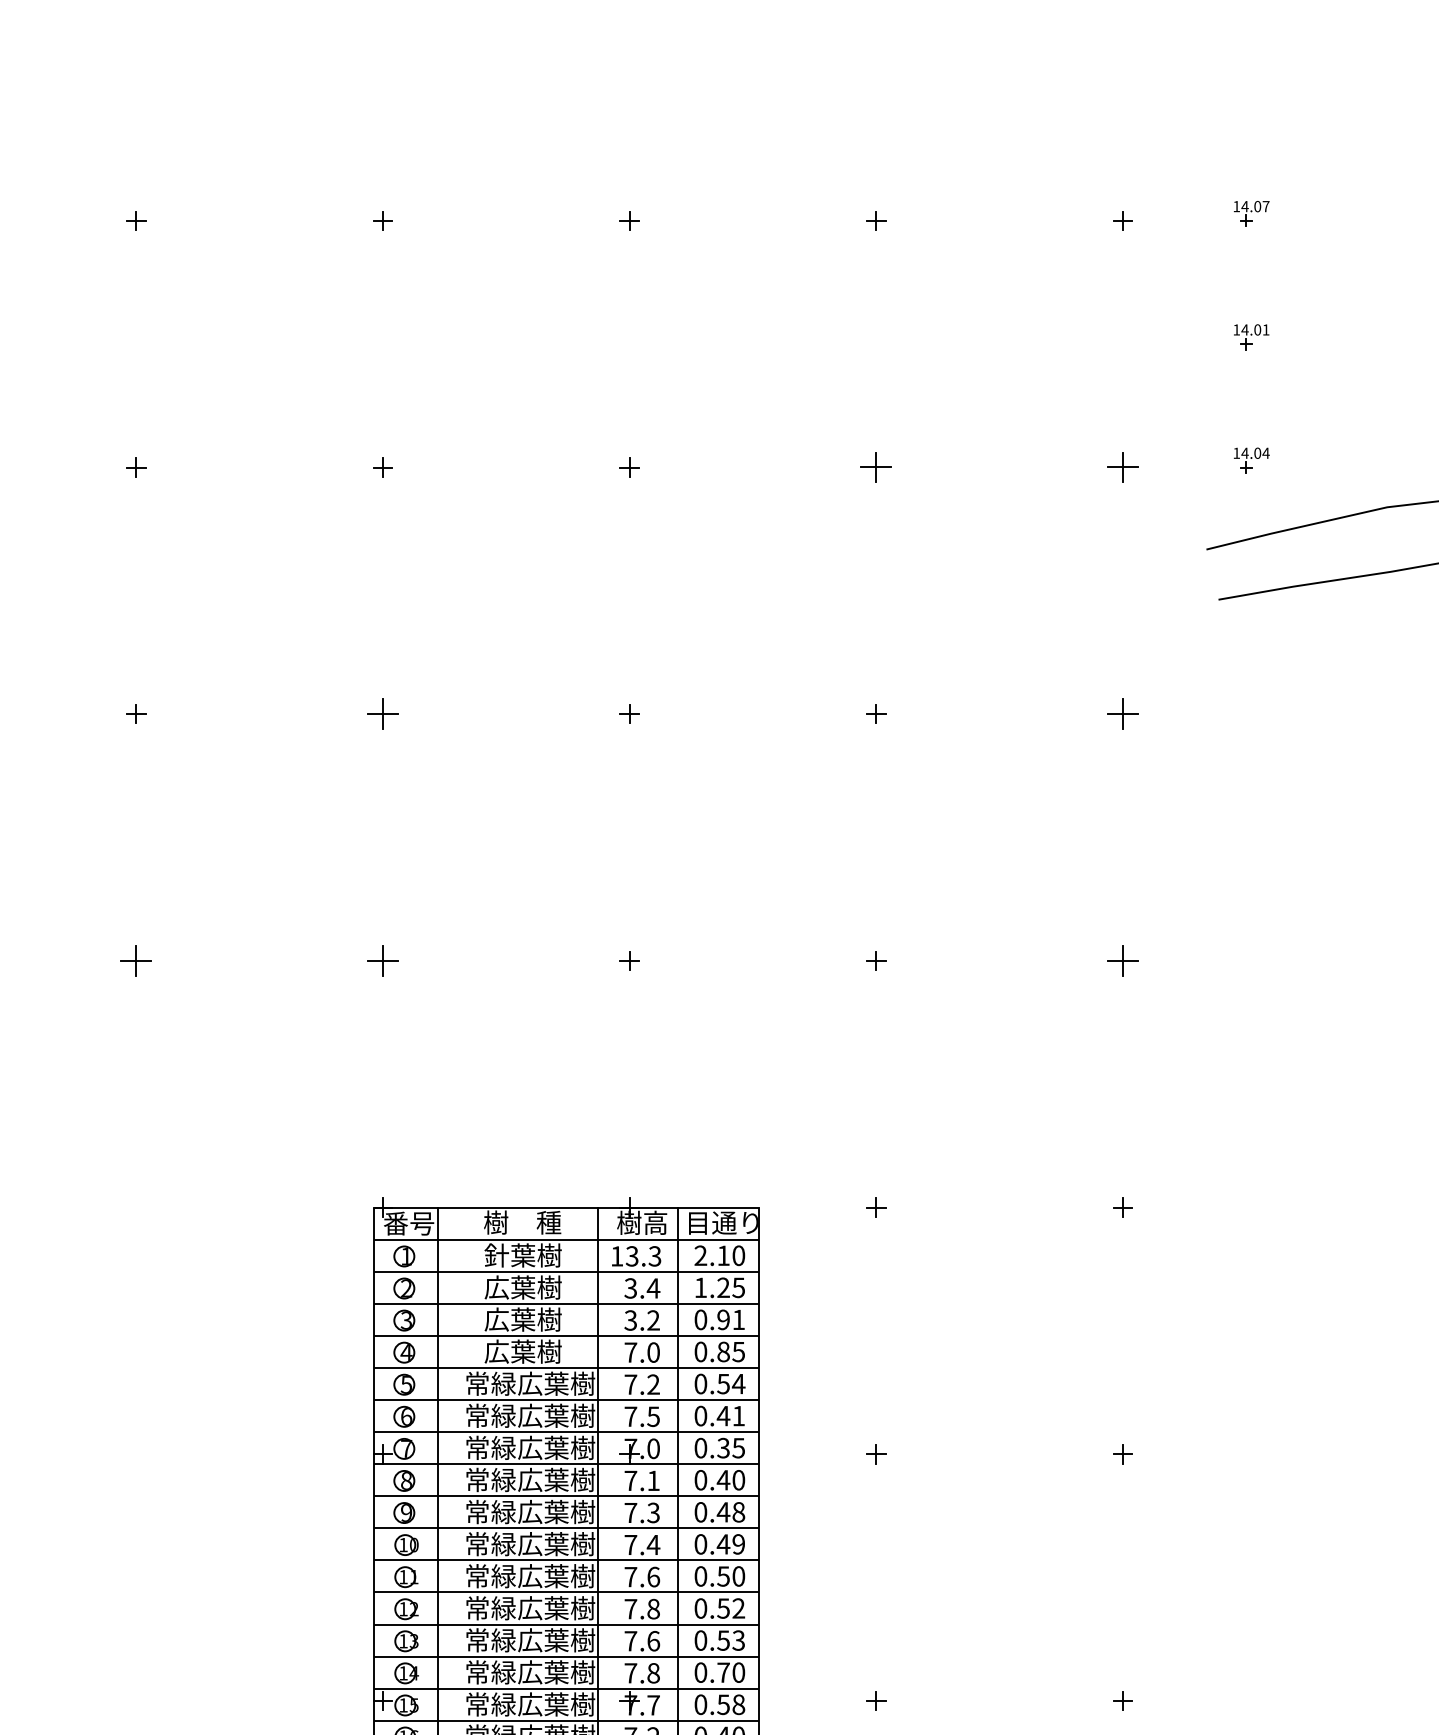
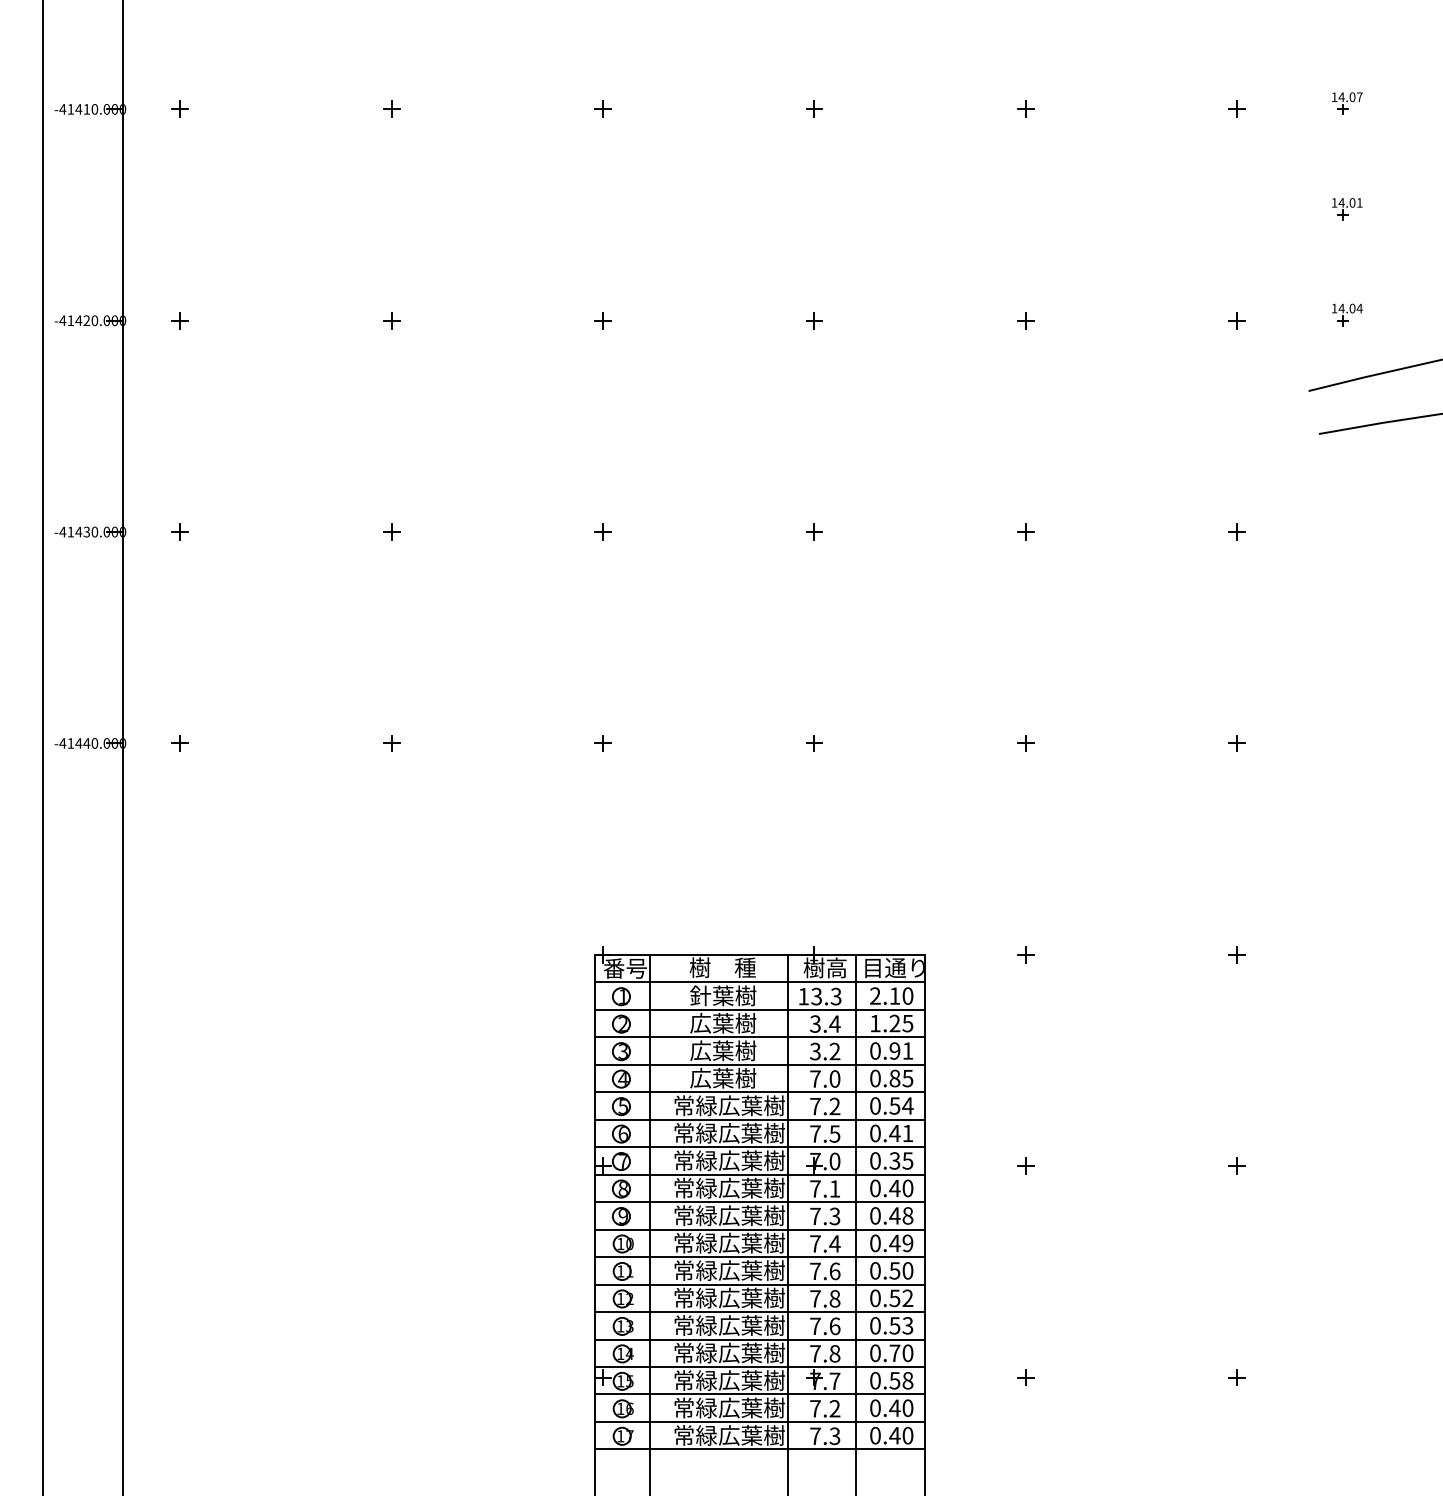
part: (875, 467) -> (1025, 320), size x0.62
part: (1122, 467) -> (1236, 320), size x0.62
part: (382, 713) -> (602, 531), size x0.62
part: (1122, 713) -> (1236, 531), size x0.62
part: (135, 960) -> (391, 743), size x0.62
part: (382, 960) -> (602, 743), size x0.62
part: (1122, 960) -> (1236, 743), size x0.62

